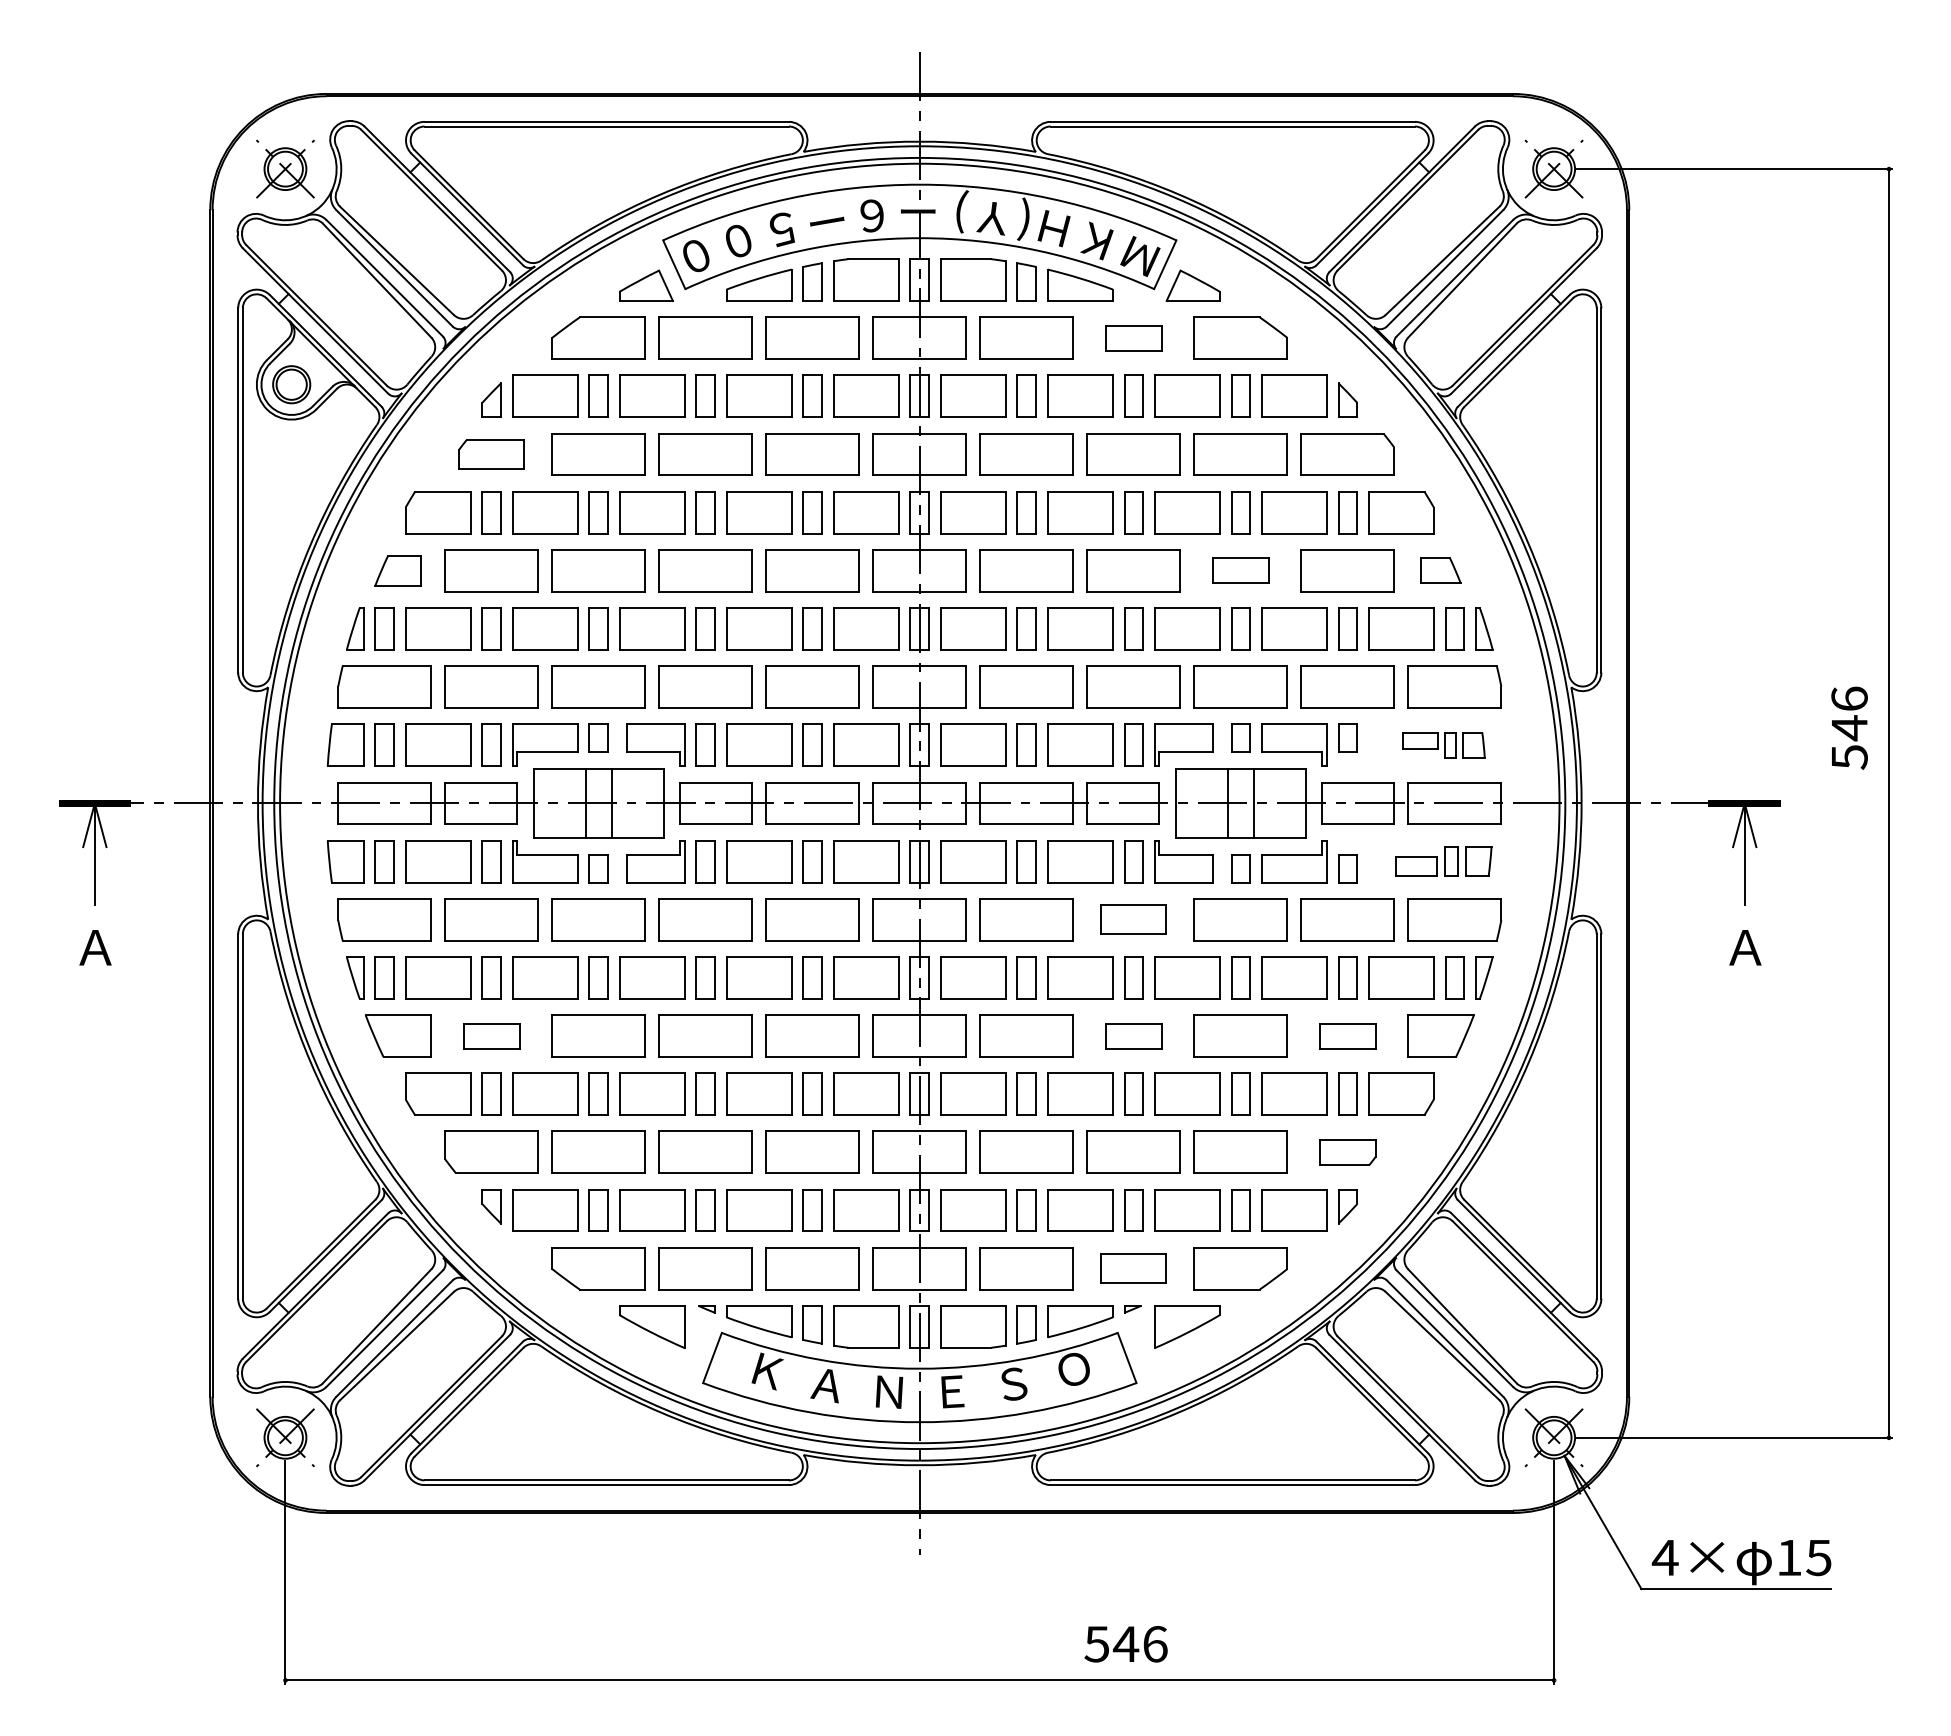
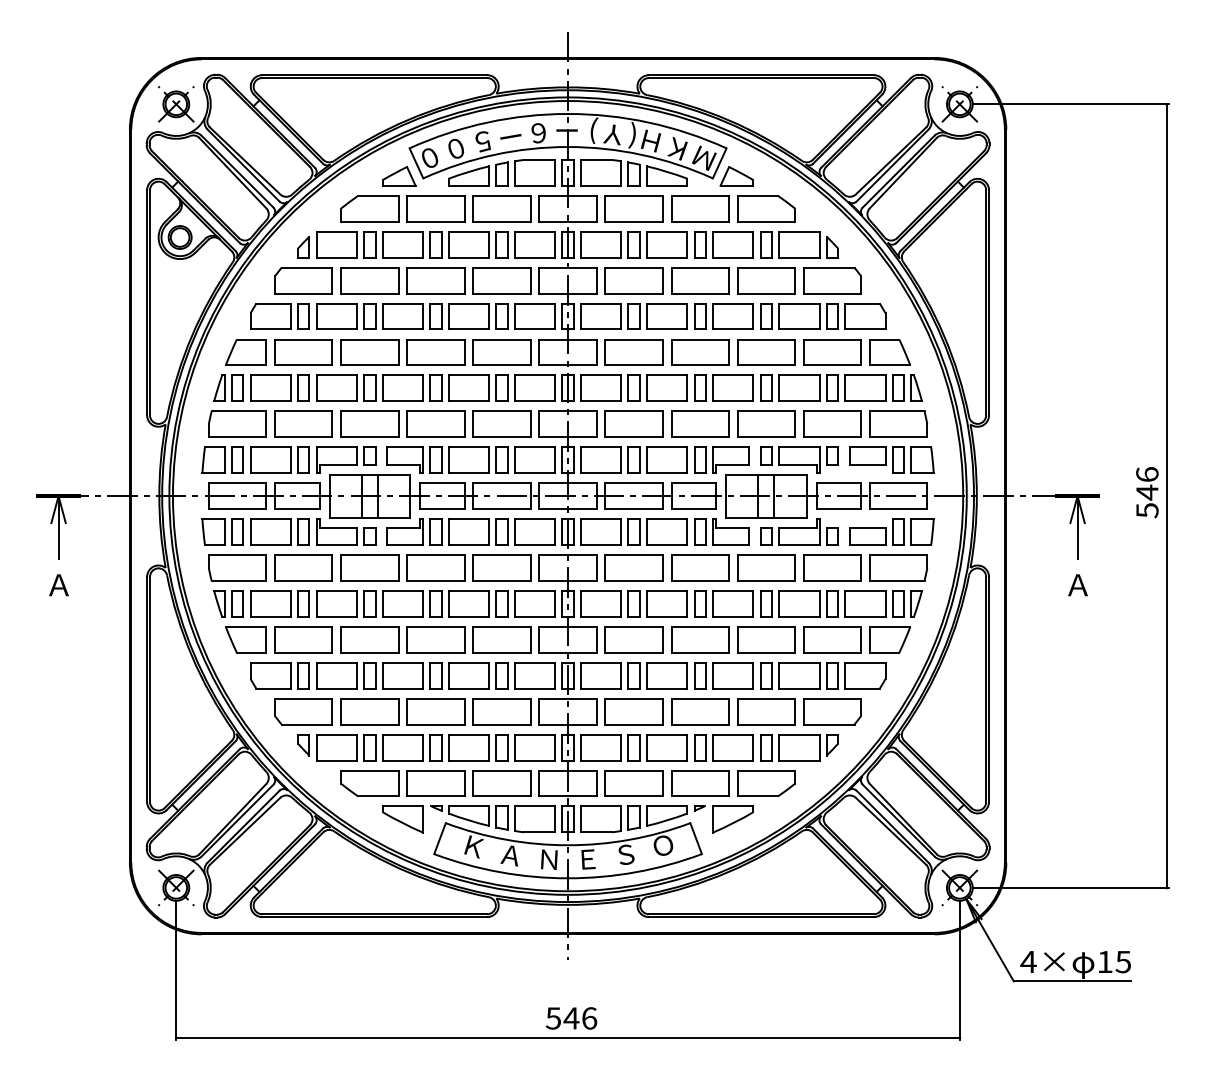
part: (1134, 337) -> (700, 208), size x1.67
part: (491, 454) -> (303, 280), size x1.43
part: (397, 570) -> (245, 352), size x1.43
part: (1241, 570) -> (766, 352), size x1.67
part: (1440, 570) -> (889, 352), size x1.67
text: (1849, 727) -> (1147, 492), moved
part: (1443, 744) -> (891, 459), size x1.67
part: (1443, 860) -> (891, 531), size x1.43
part: (1134, 919) -> (700, 567), size x1.43
part: (491, 1035) -> (303, 639), size x1.67
part: (1134, 1035) -> (700, 639), size x1.67
part: (1347, 1035) -> (832, 639), size x1.67
part: (1347, 1152) -> (832, 711), size x1.67
part: (1134, 1268) -> (700, 783), size x1.43
text: (1126, 1644) -> (571, 1018), moved

